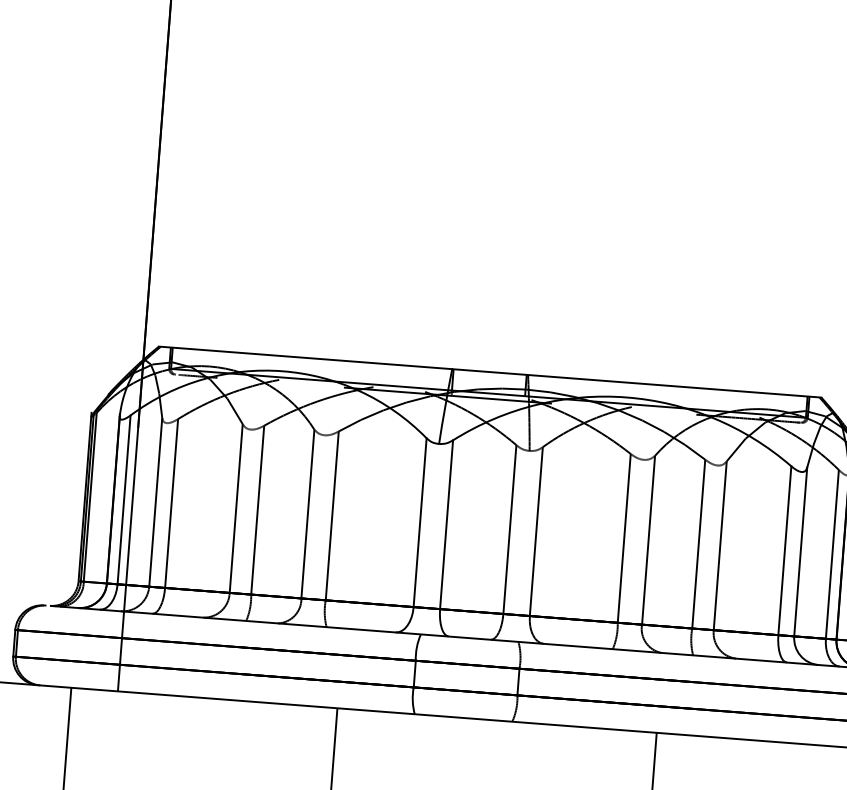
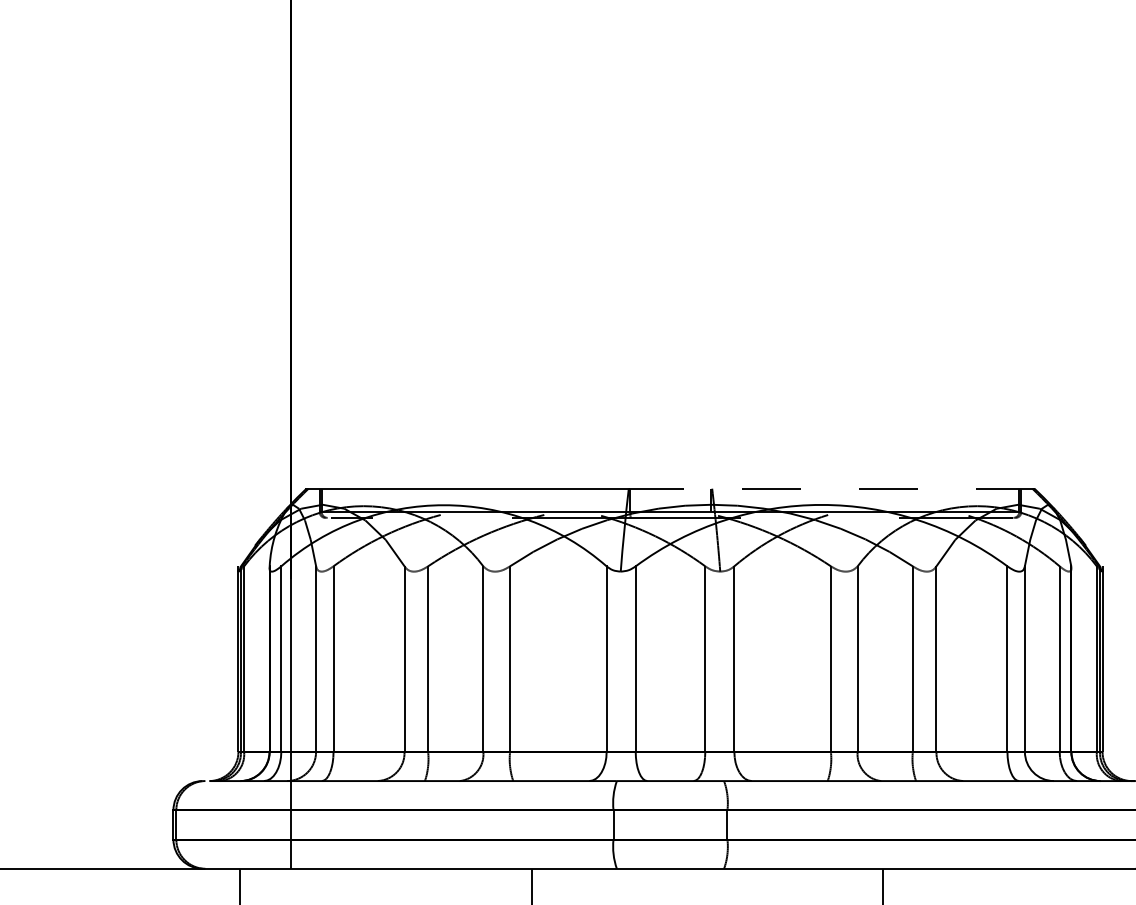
line: (636, 383) -> (831, 488), solid -> dashed

